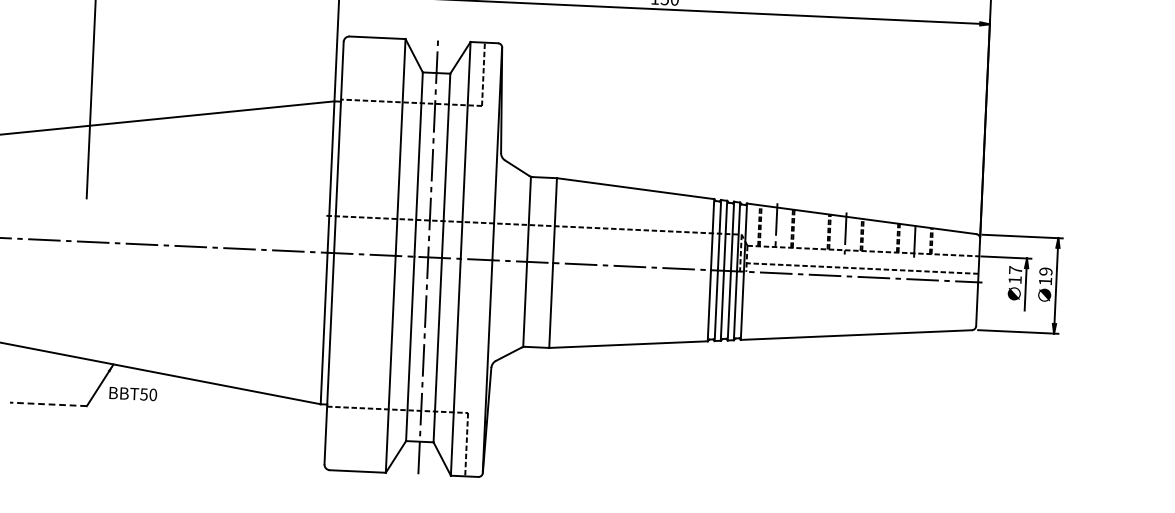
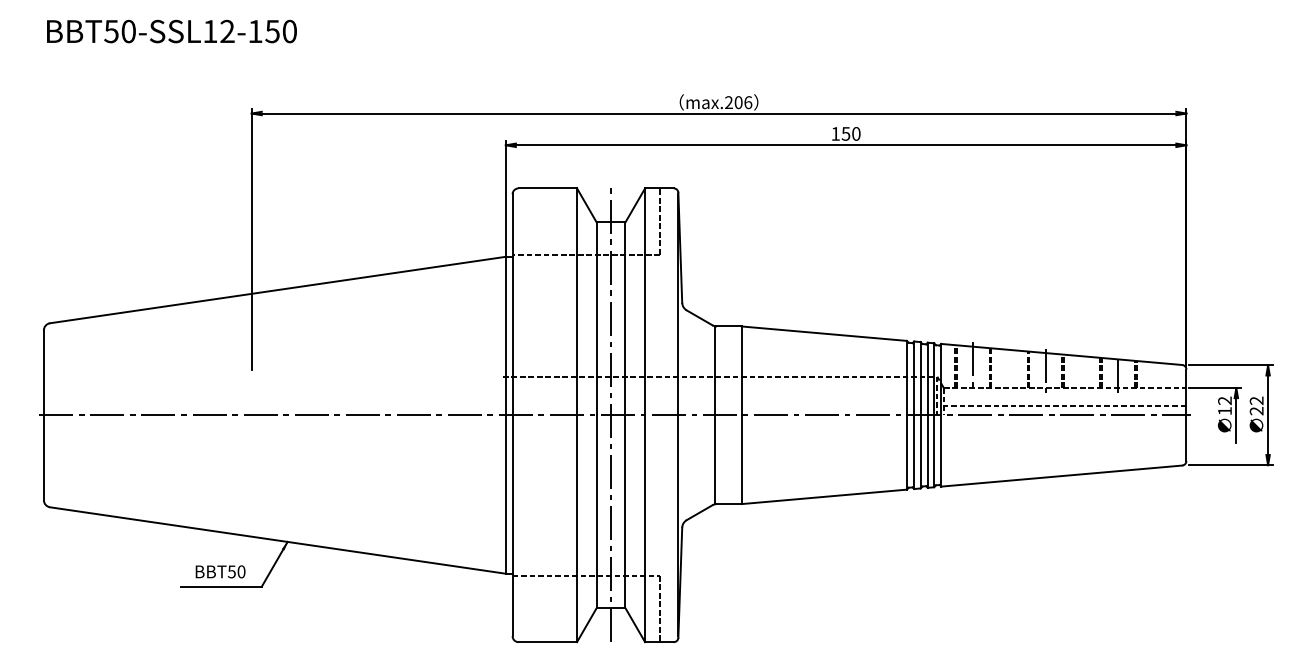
text: (1015, 269) -> (1224, 400), 17 -> 12
text: (1045, 276) -> (1256, 405), 19 -> 22
text: (133, 393) -> (220, 571), moved
line: (48, 404) -> (221, 586), dashed -> solid

